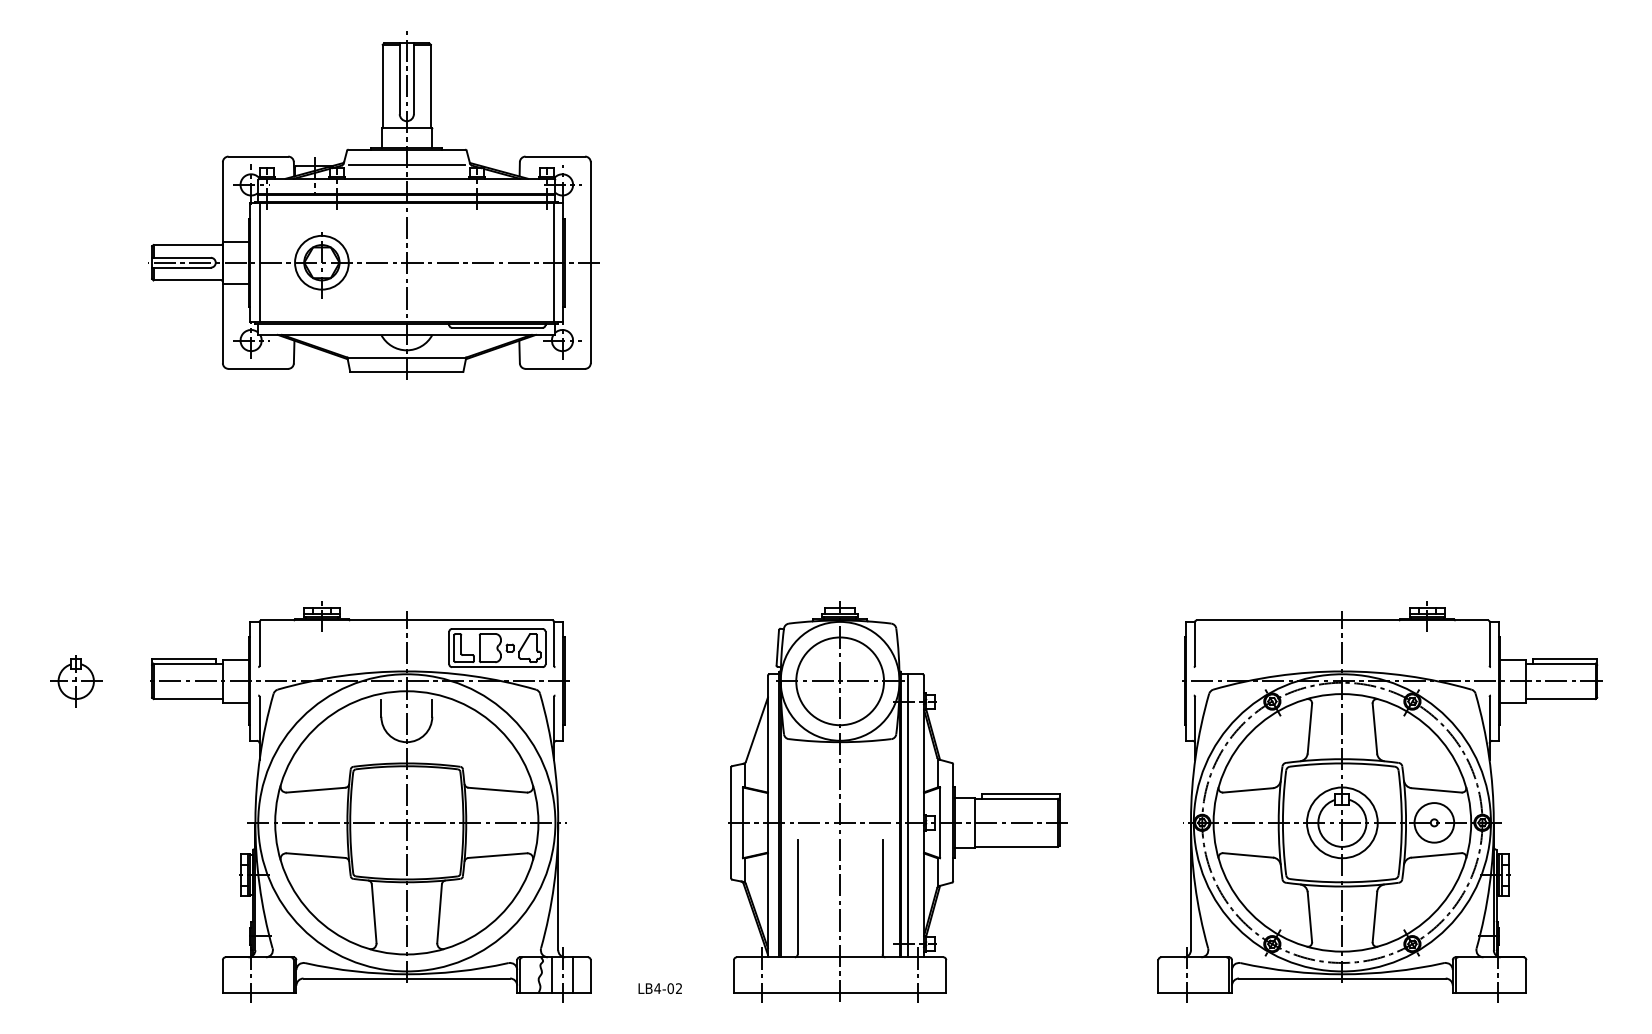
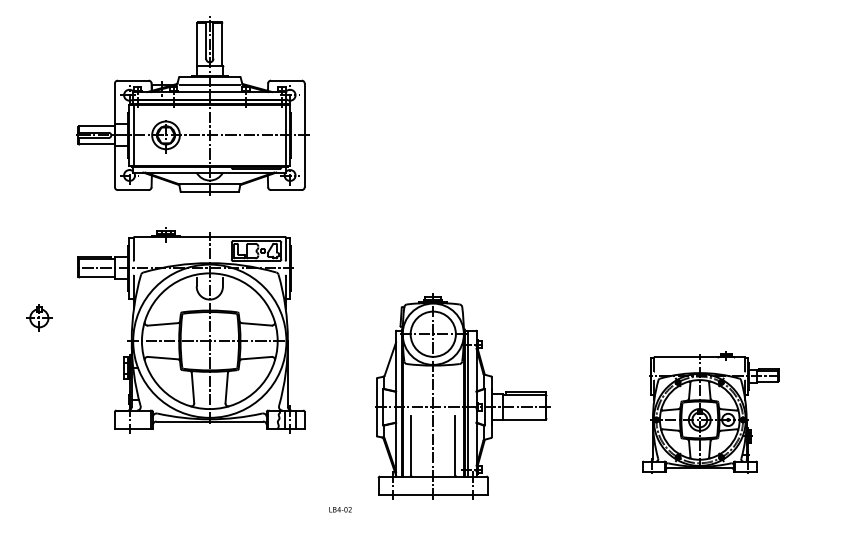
part: (76, 679) -> (39, 317), moved
part: (371, 802) -> (191, 330), moved
part: (896, 802) -> (462, 396), moved
part: (1377, 802) -> (710, 413), size x0.6

